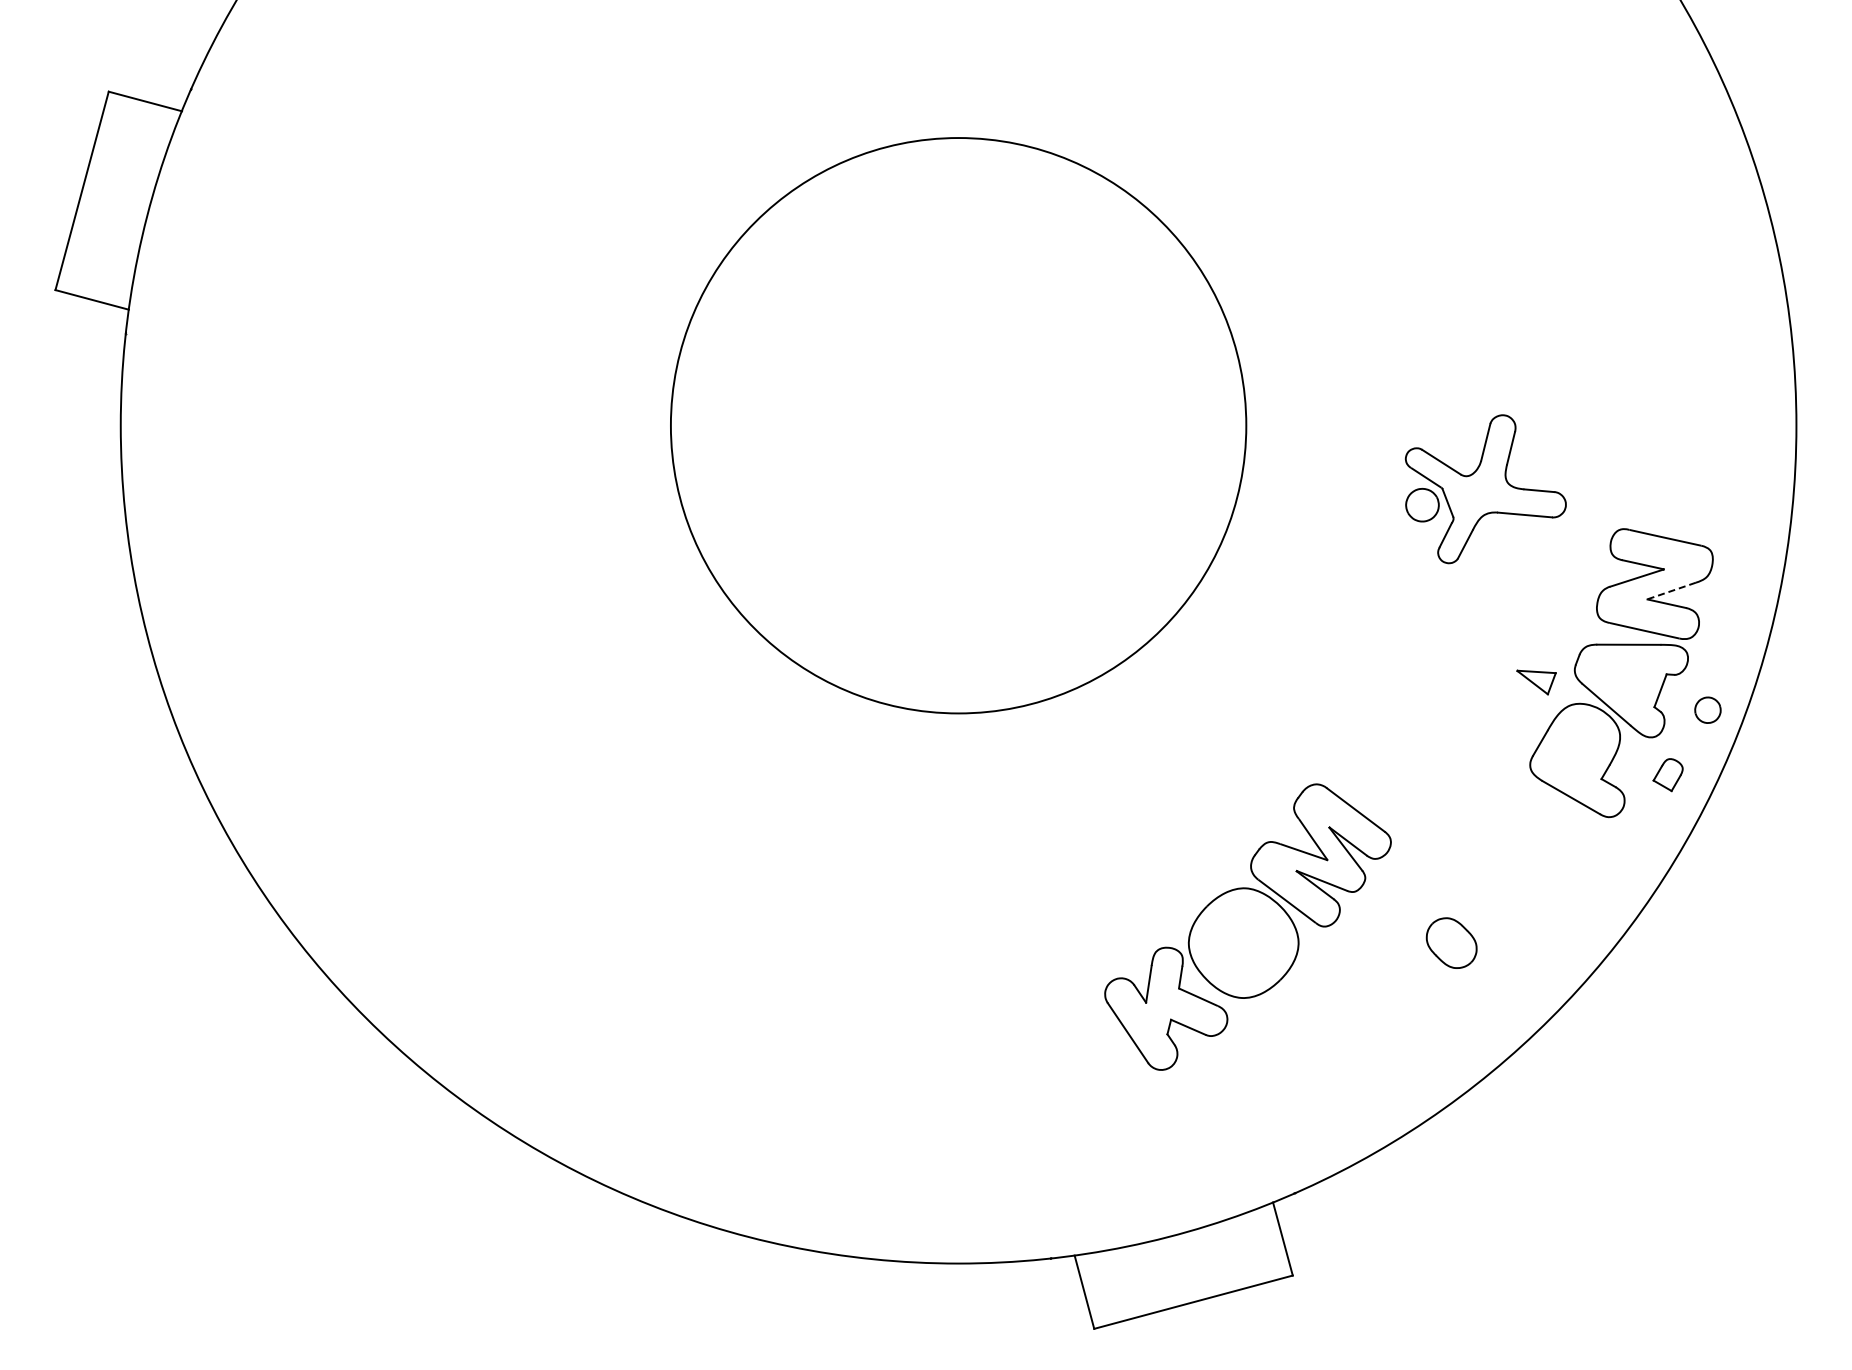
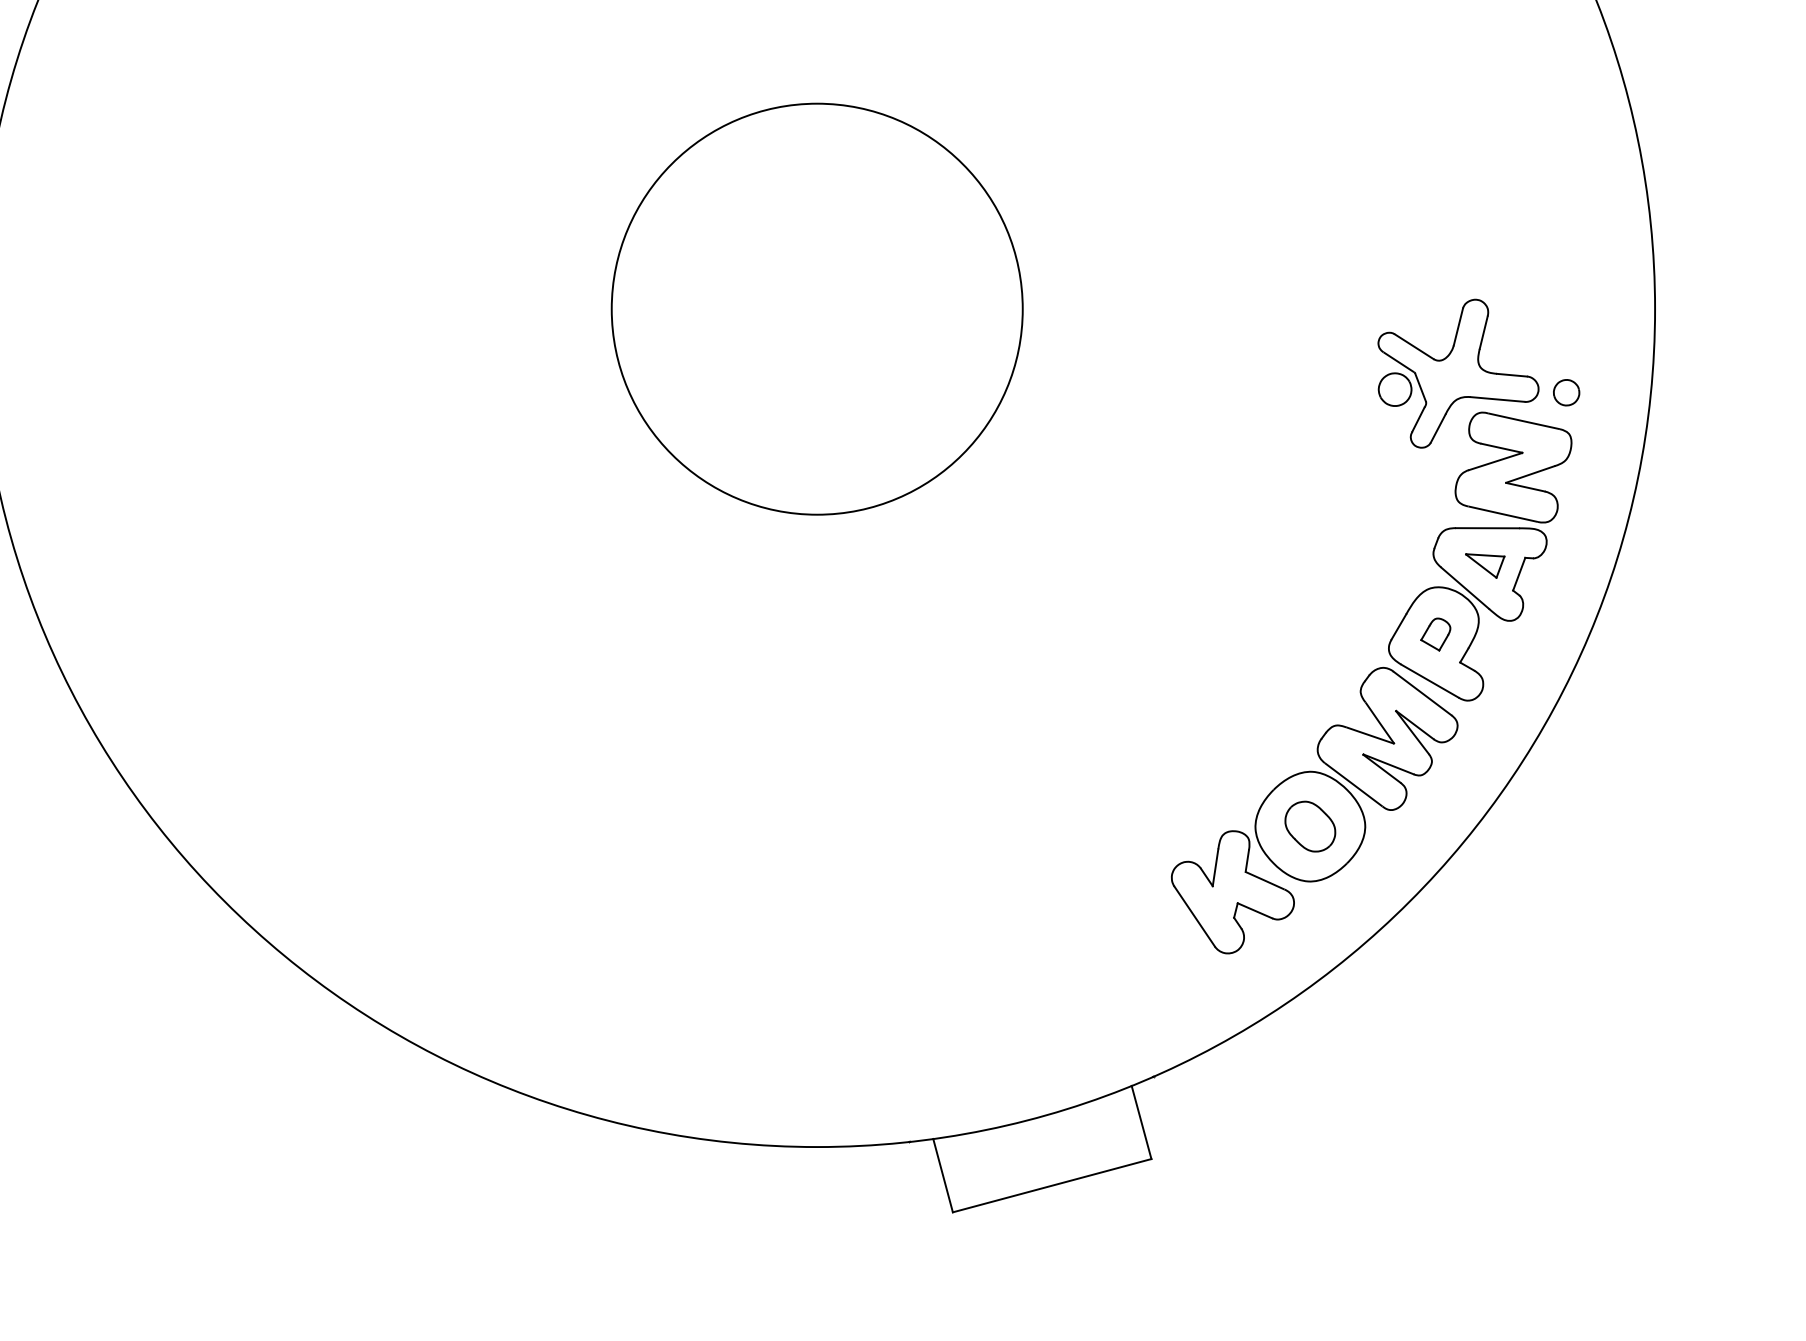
circle: (958, 425) -> (817, 308), size x0.71
part: (1485, 489) -> (1458, 373), moved
line: (1671, 591) -> (1530, 474), dashed -> solid
part: (1536, 682) -> (1485, 565), moved
part: (1707, 709) -> (1566, 391), moved
part: (1667, 775) -> (1435, 634), moved
part: (1247, 926) -> (1314, 809), moved

